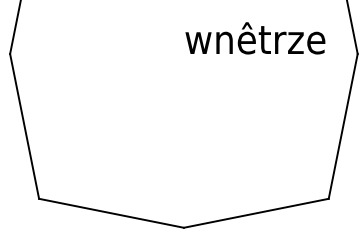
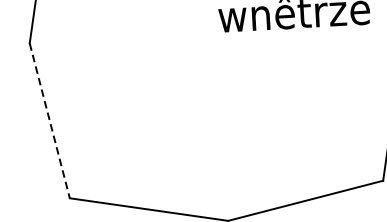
line: (24, 126) -> (49, 120), solid -> dashed

